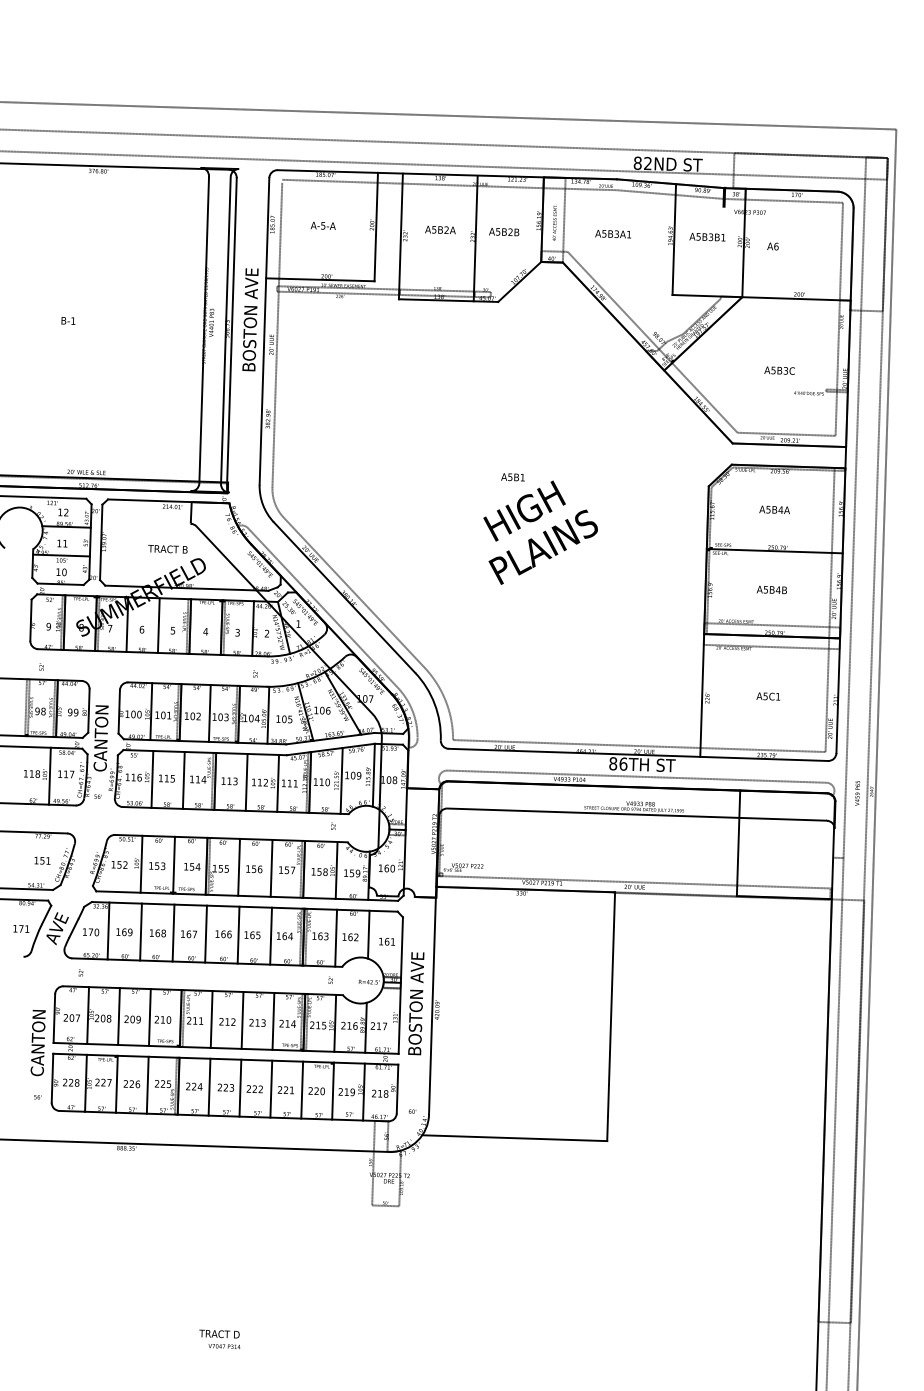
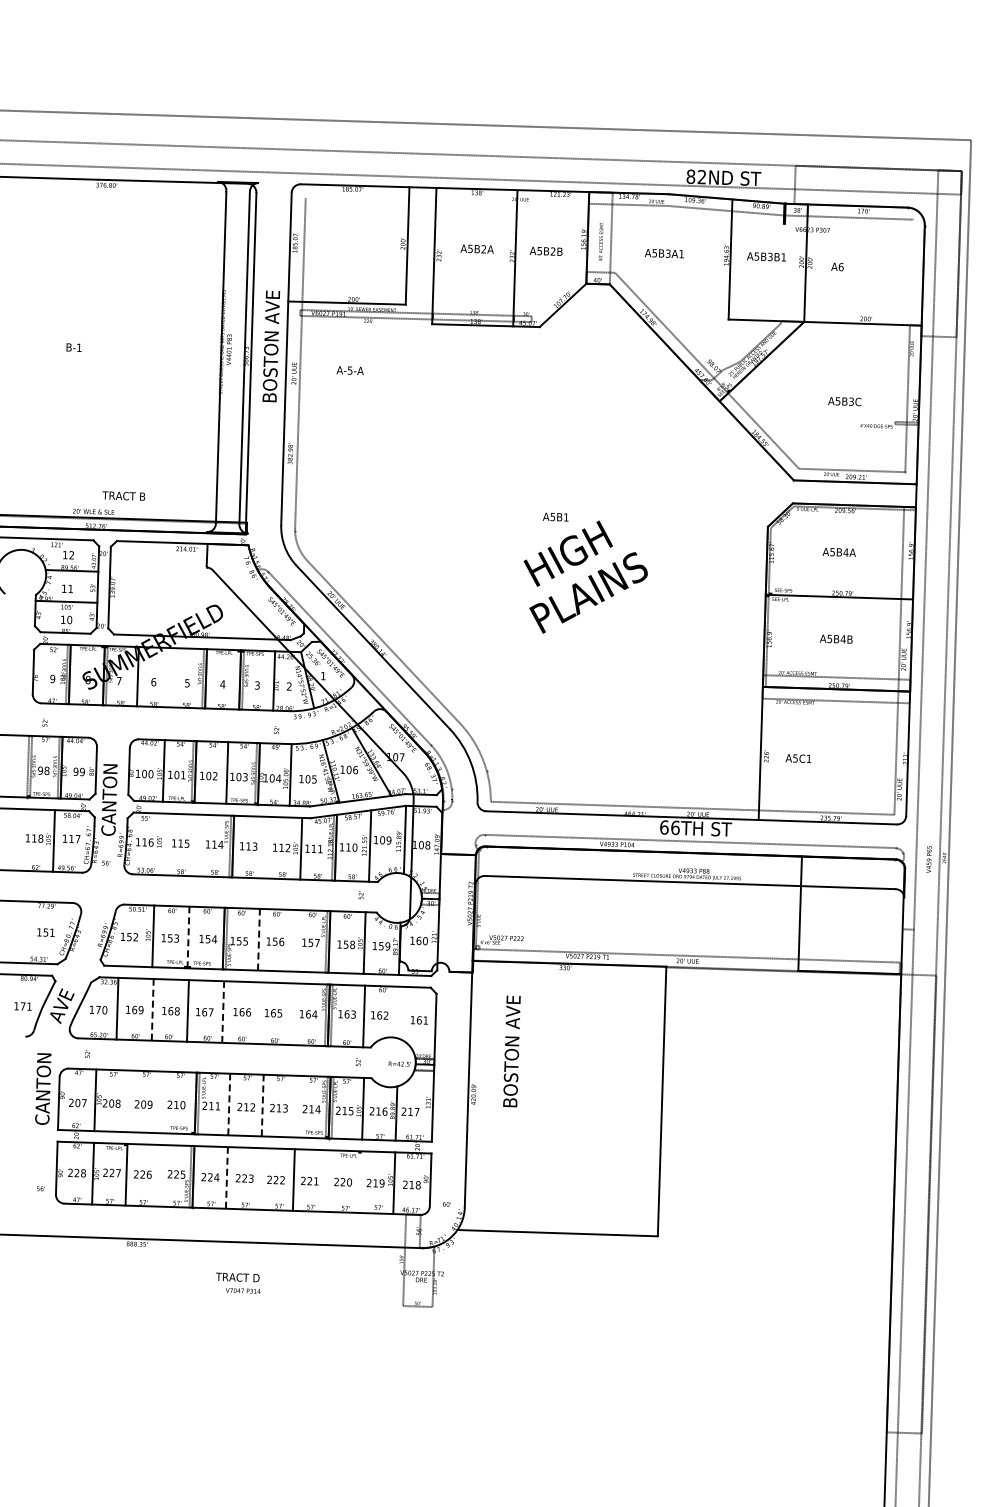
line: (412, 183) -> (446, 198), removed
text: (322, 225) -> (349, 370), moved
line: (841, 251) -> (911, 272), removed
text: (167, 548) -> (123, 495), moved
line: (158, 625) -> (171, 677), removed
text: (768, 696) -> (798, 758), moved
text: (613, 763) -> (664, 827), 86TH -> 66TH
line: (152, 779) -> (165, 844), removed
line: (184, 780) -> (199, 845), removed
line: (246, 782) -> (267, 847), removed
line: (174, 865) -> (188, 937), solid -> dashed
line: (238, 867) -> (258, 939), solid -> dashed
line: (271, 868) -> (294, 940), removed
line: (140, 931) -> (152, 1009), solid -> dashed
line: (206, 934) -> (223, 1012), solid -> dashed
line: (368, 934) -> (399, 1012), removed
line: (238, 935) -> (258, 1013), removed
line: (270, 936) -> (293, 1014), removed
text: (415, 1003) -> (511, 1051), moved
line: (118, 1016) -> (128, 1101), removed
line: (150, 1017) -> (162, 1102), removed
line: (211, 1019) -> (229, 1104), solid -> dashed
line: (242, 1020) -> (262, 1105), solid -> dashed
line: (273, 1021) -> (296, 1106), removed
text: (38, 1042) -> (43, 1088), moved
line: (147, 1084) -> (159, 1175), removed
line: (209, 1086) -> (226, 1177), solid -> dashed
line: (240, 1087) -> (260, 1178), removed
line: (302, 1089) -> (327, 1180), removed
line: (332, 1090) -> (360, 1181), removed
text: (220, 1338) -> (238, 1282), moved

